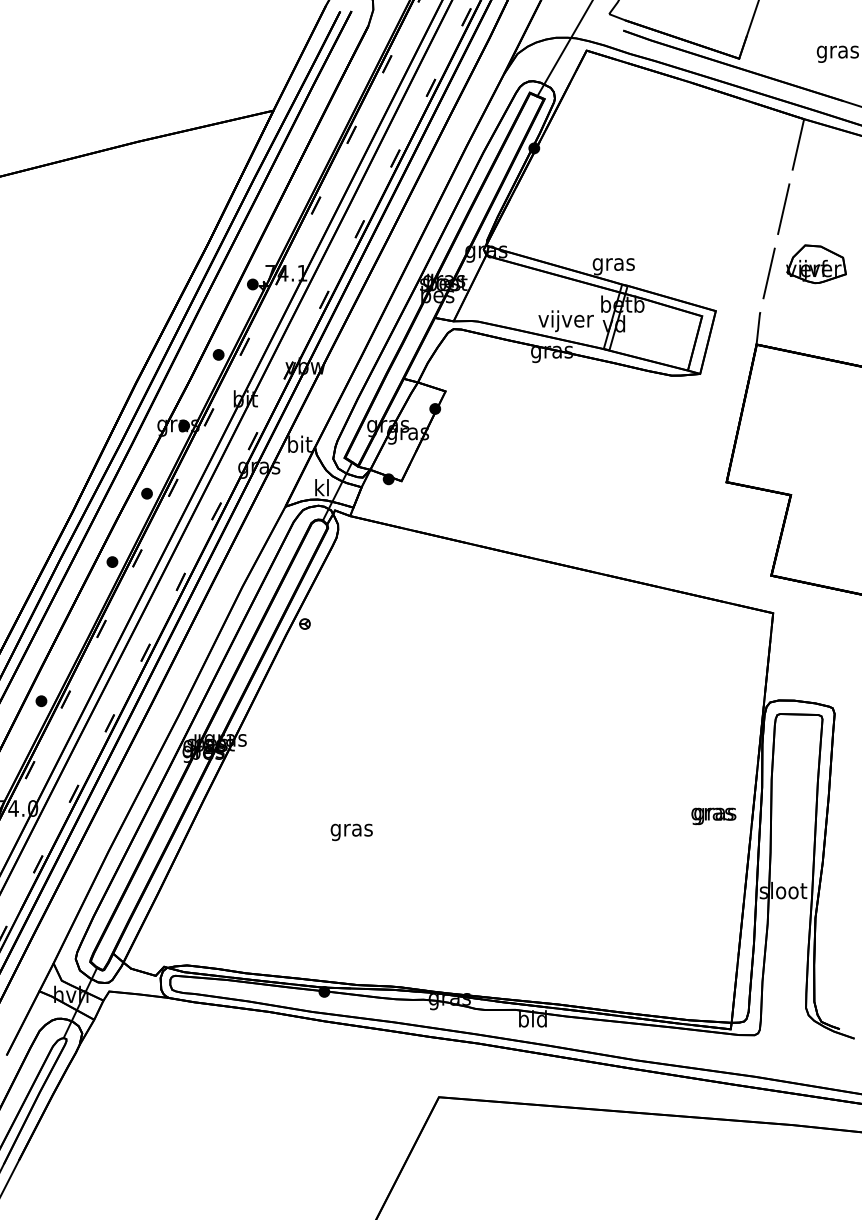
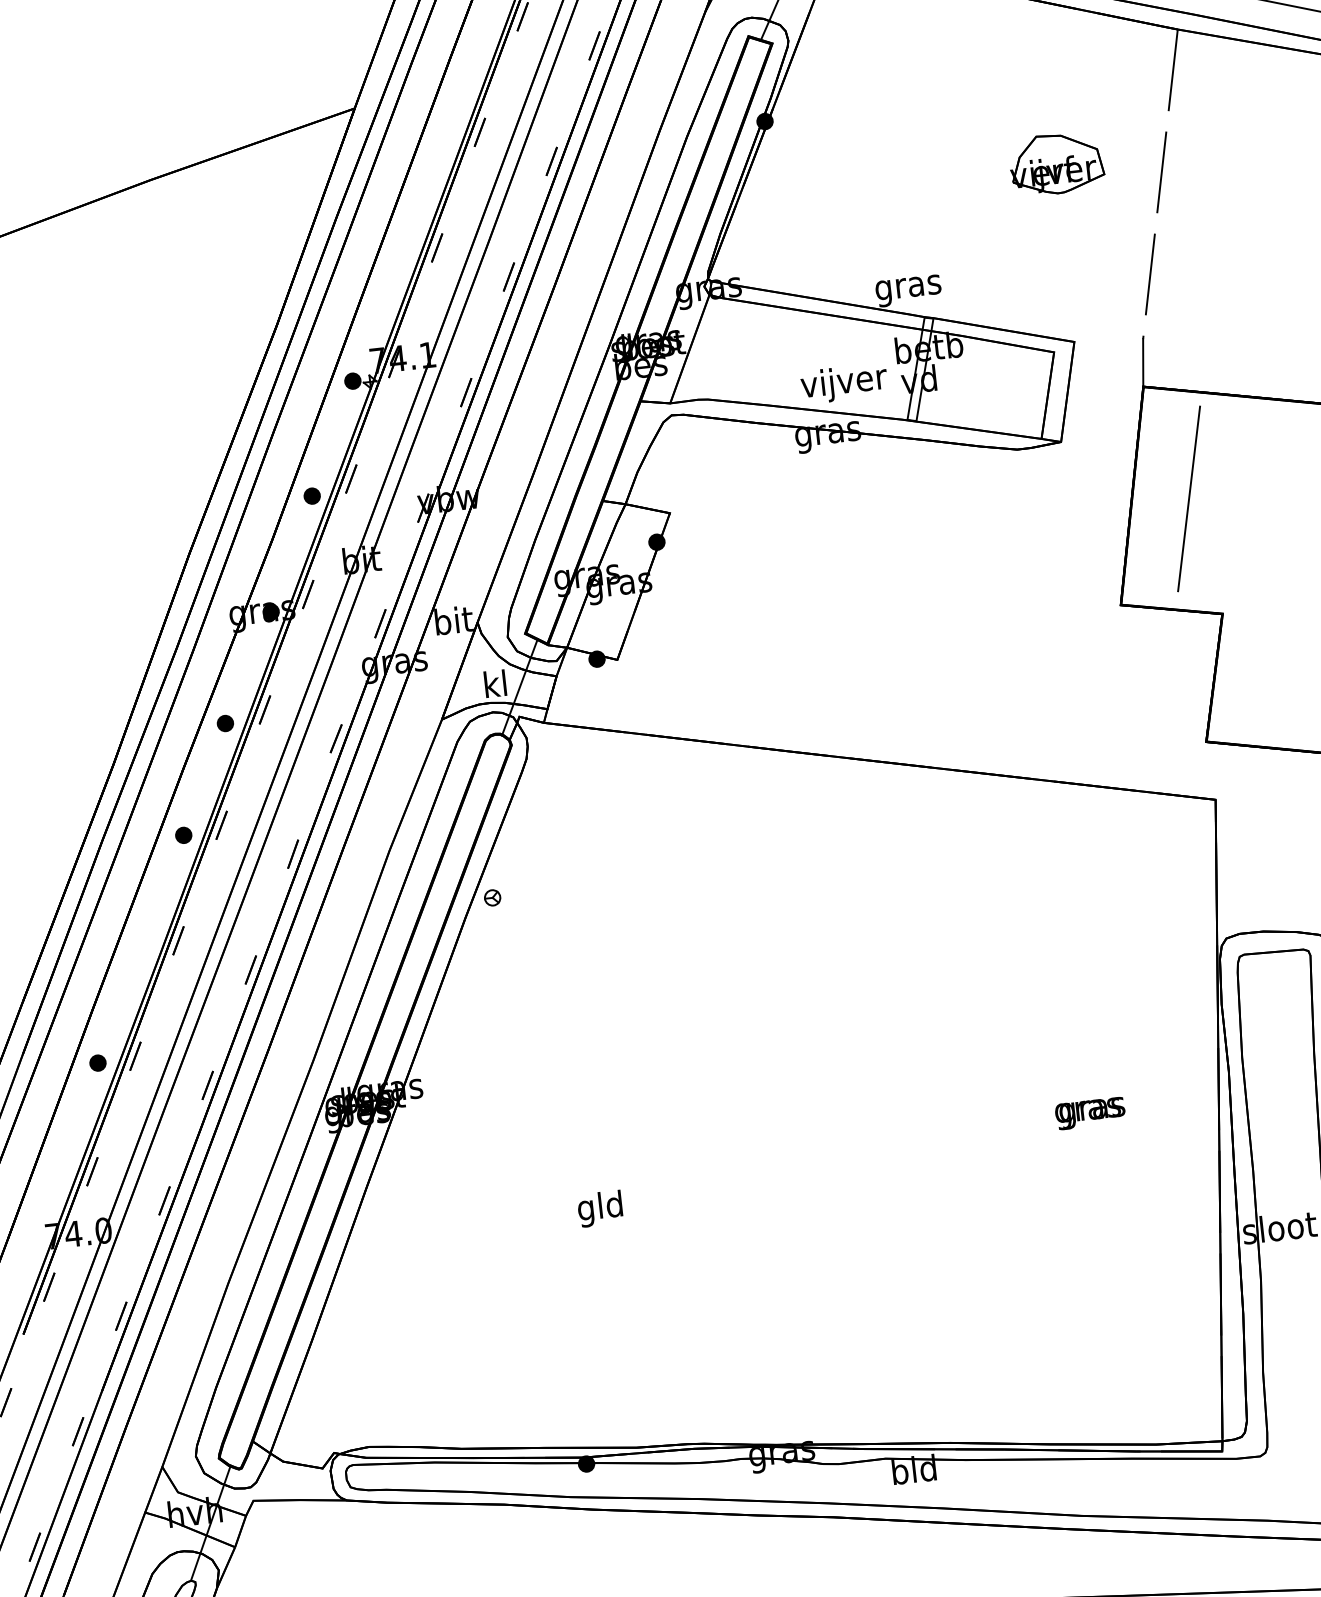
part: (816, 264) -> (1057, 164), moved
line: (777, 419) -> (1188, 499), added
text: (713, 816) -> (1089, 1113), moved
text: (351, 830) -> (600, 1209), gras -> gld

